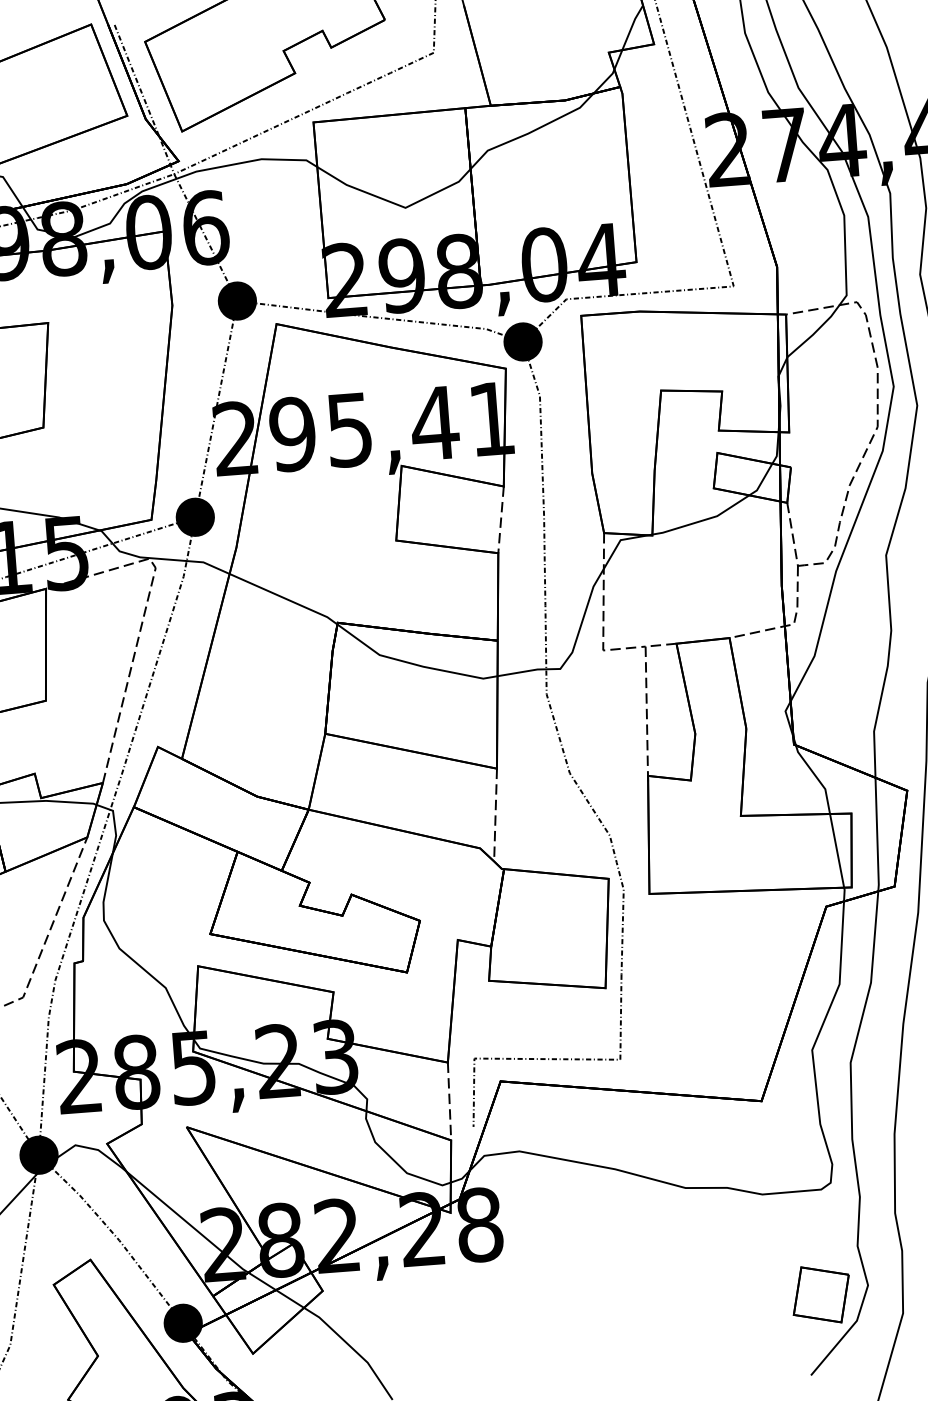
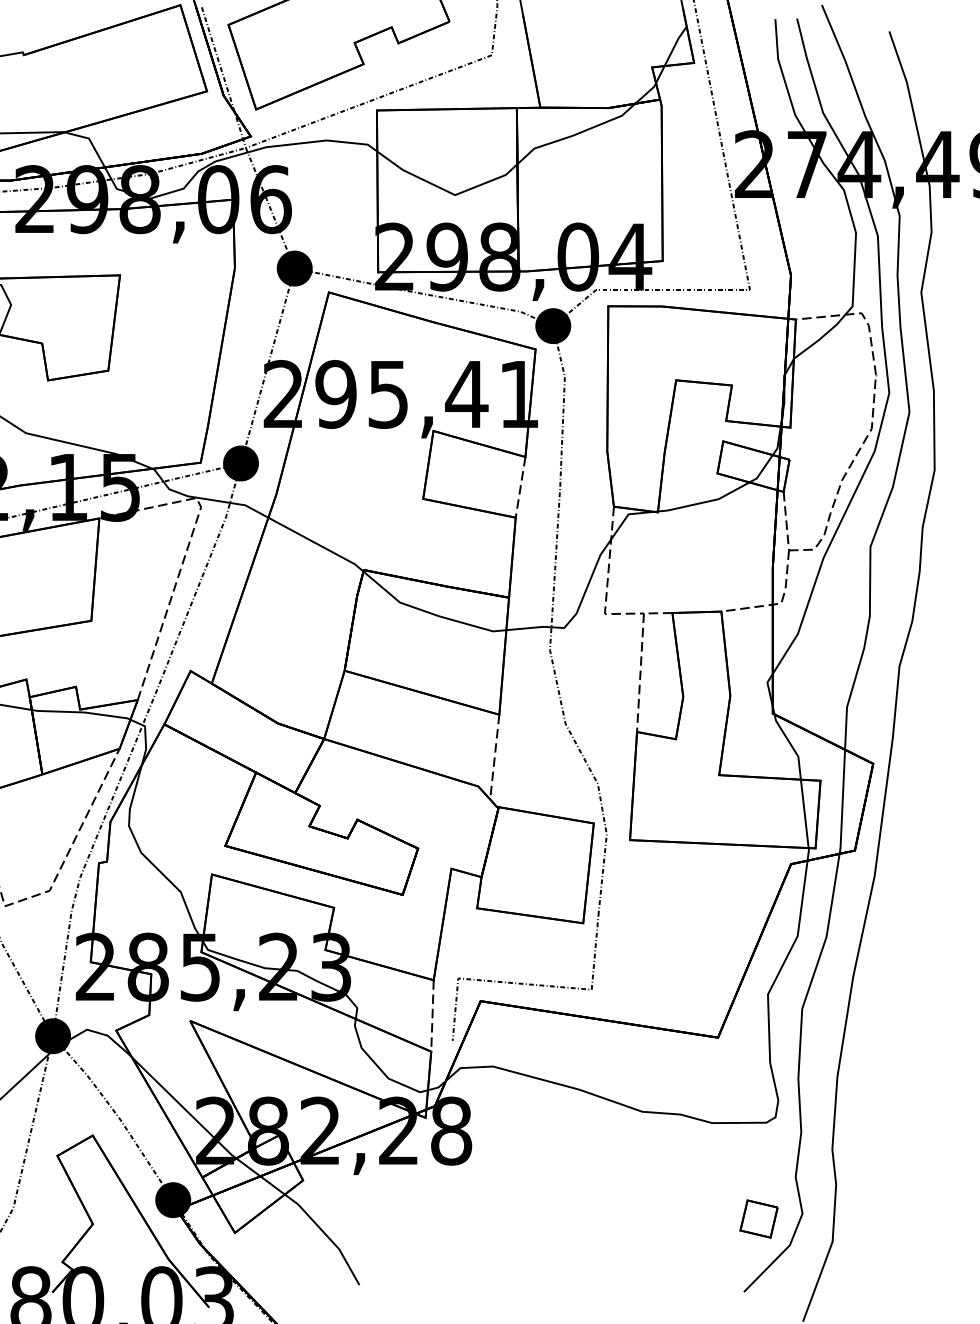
part: (820, 1294) -> (758, 1218), size x0.7

